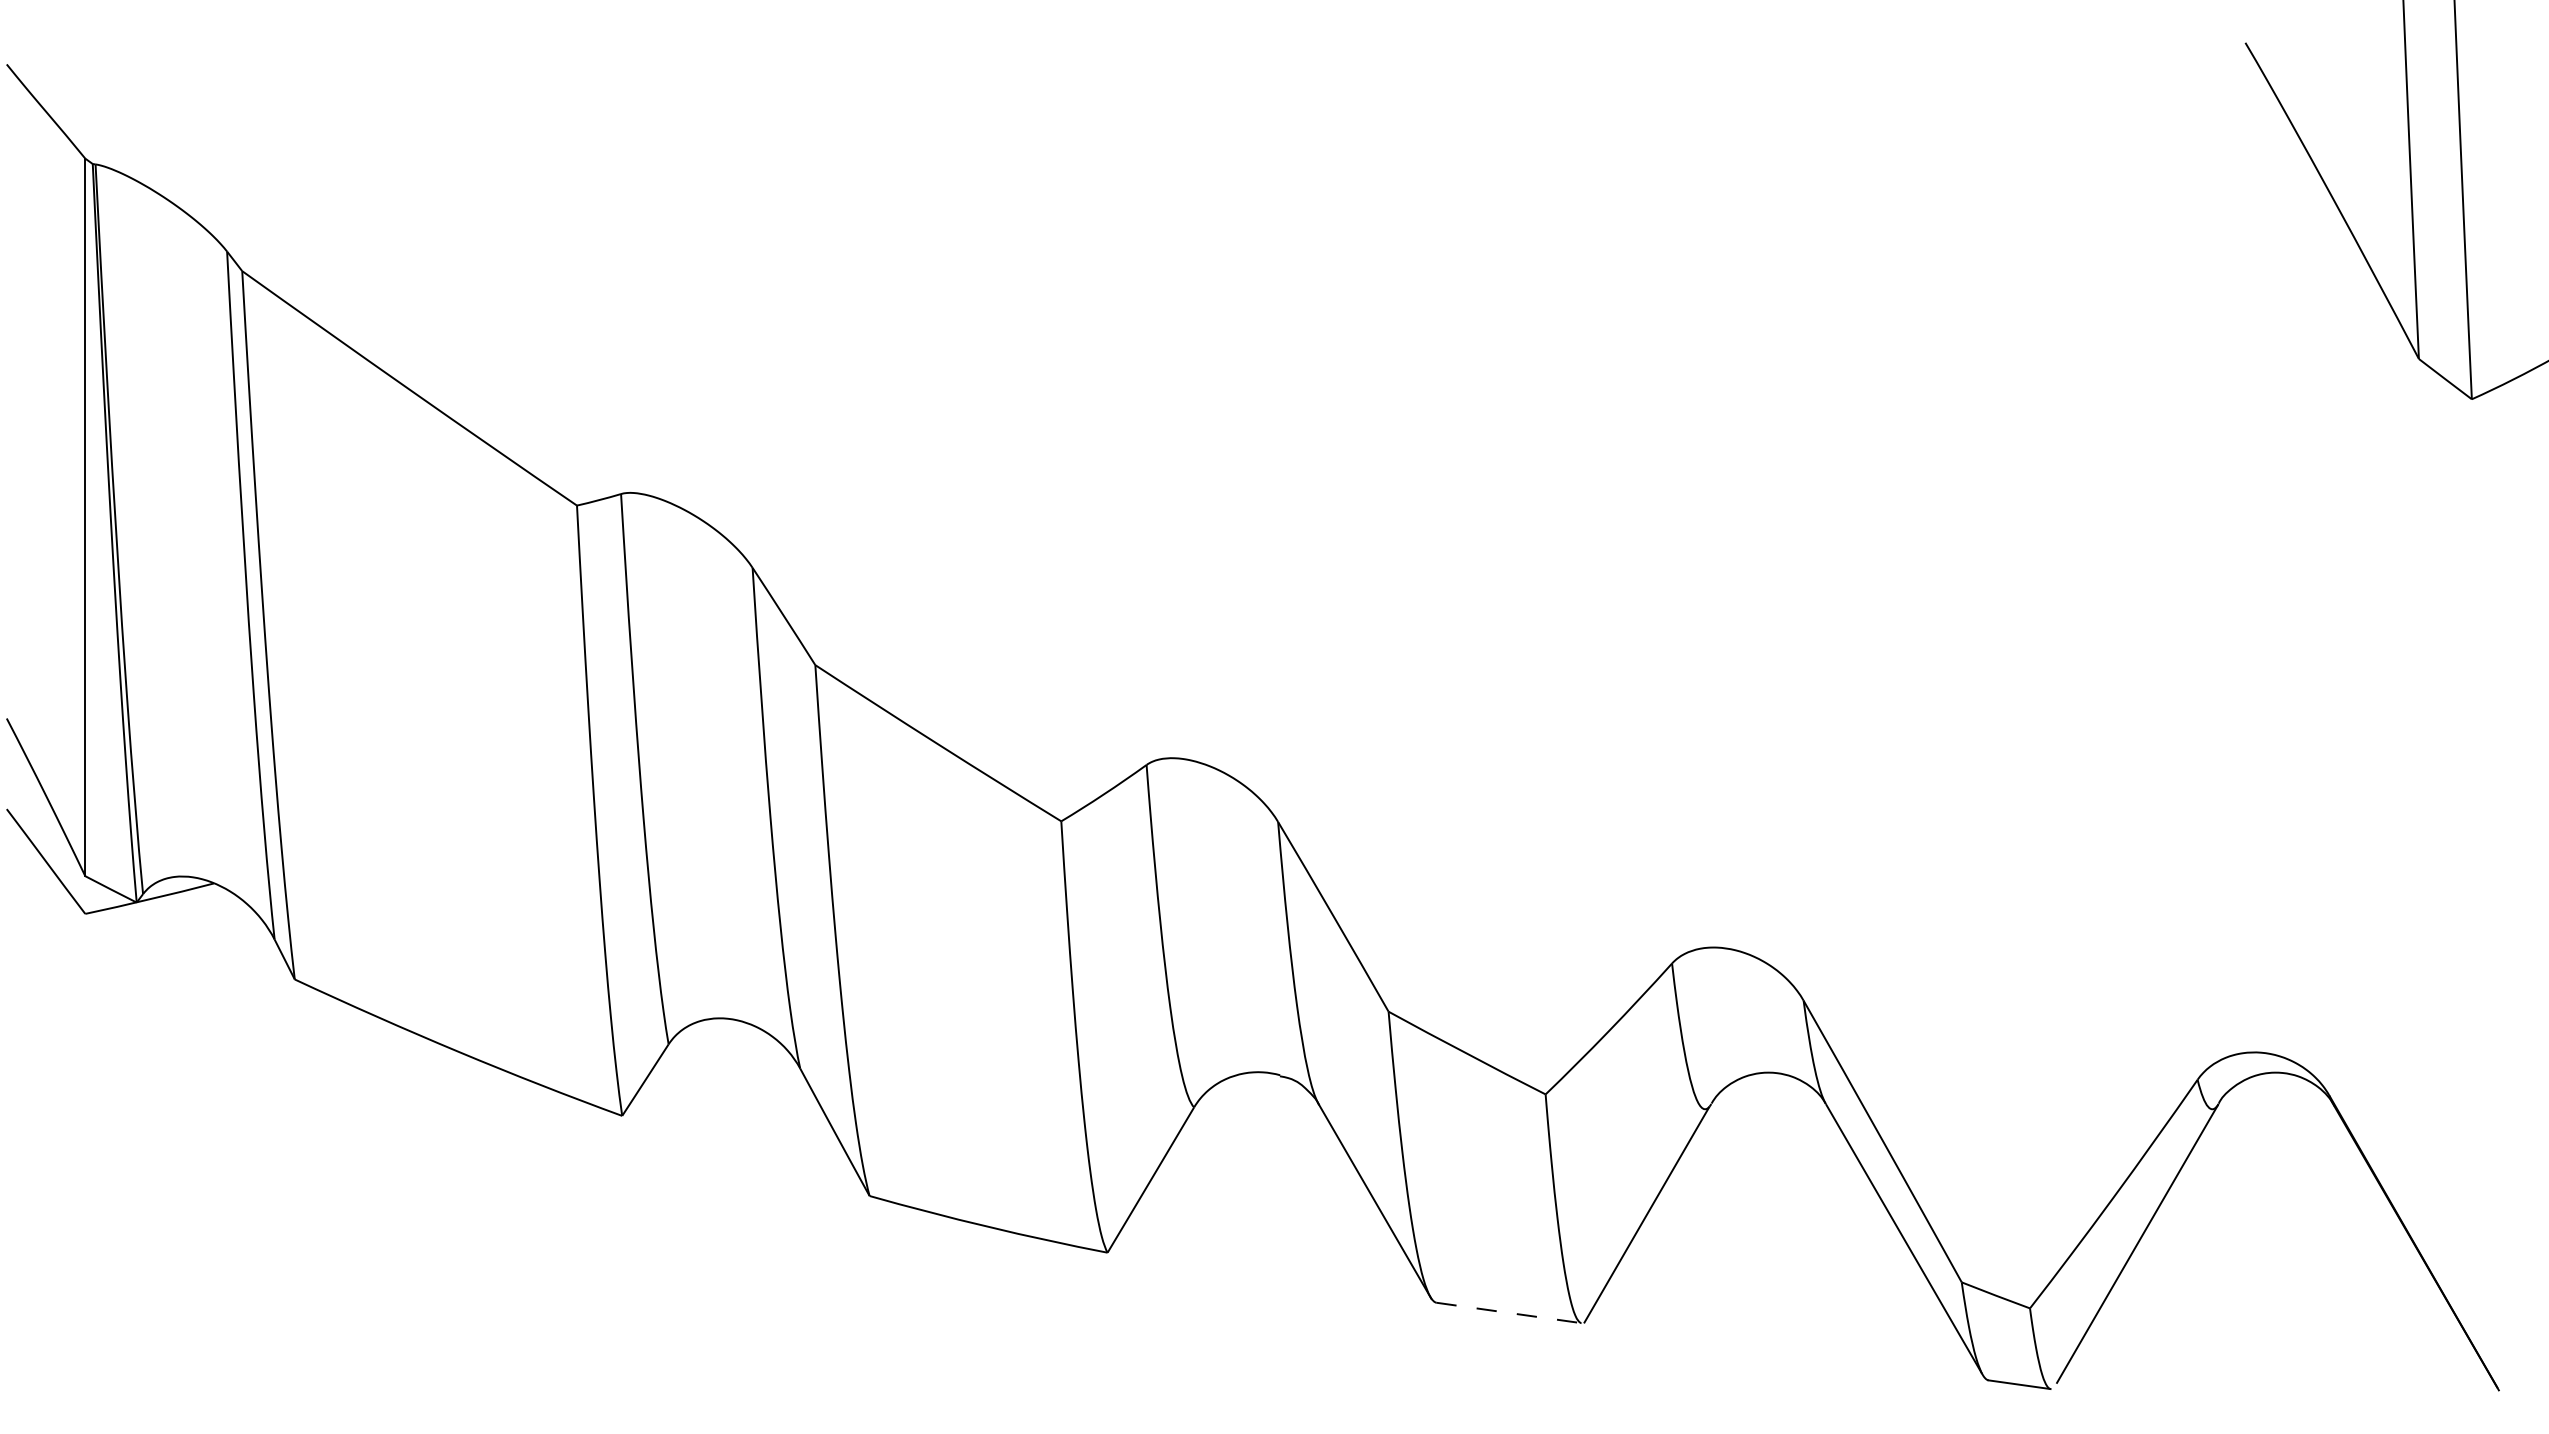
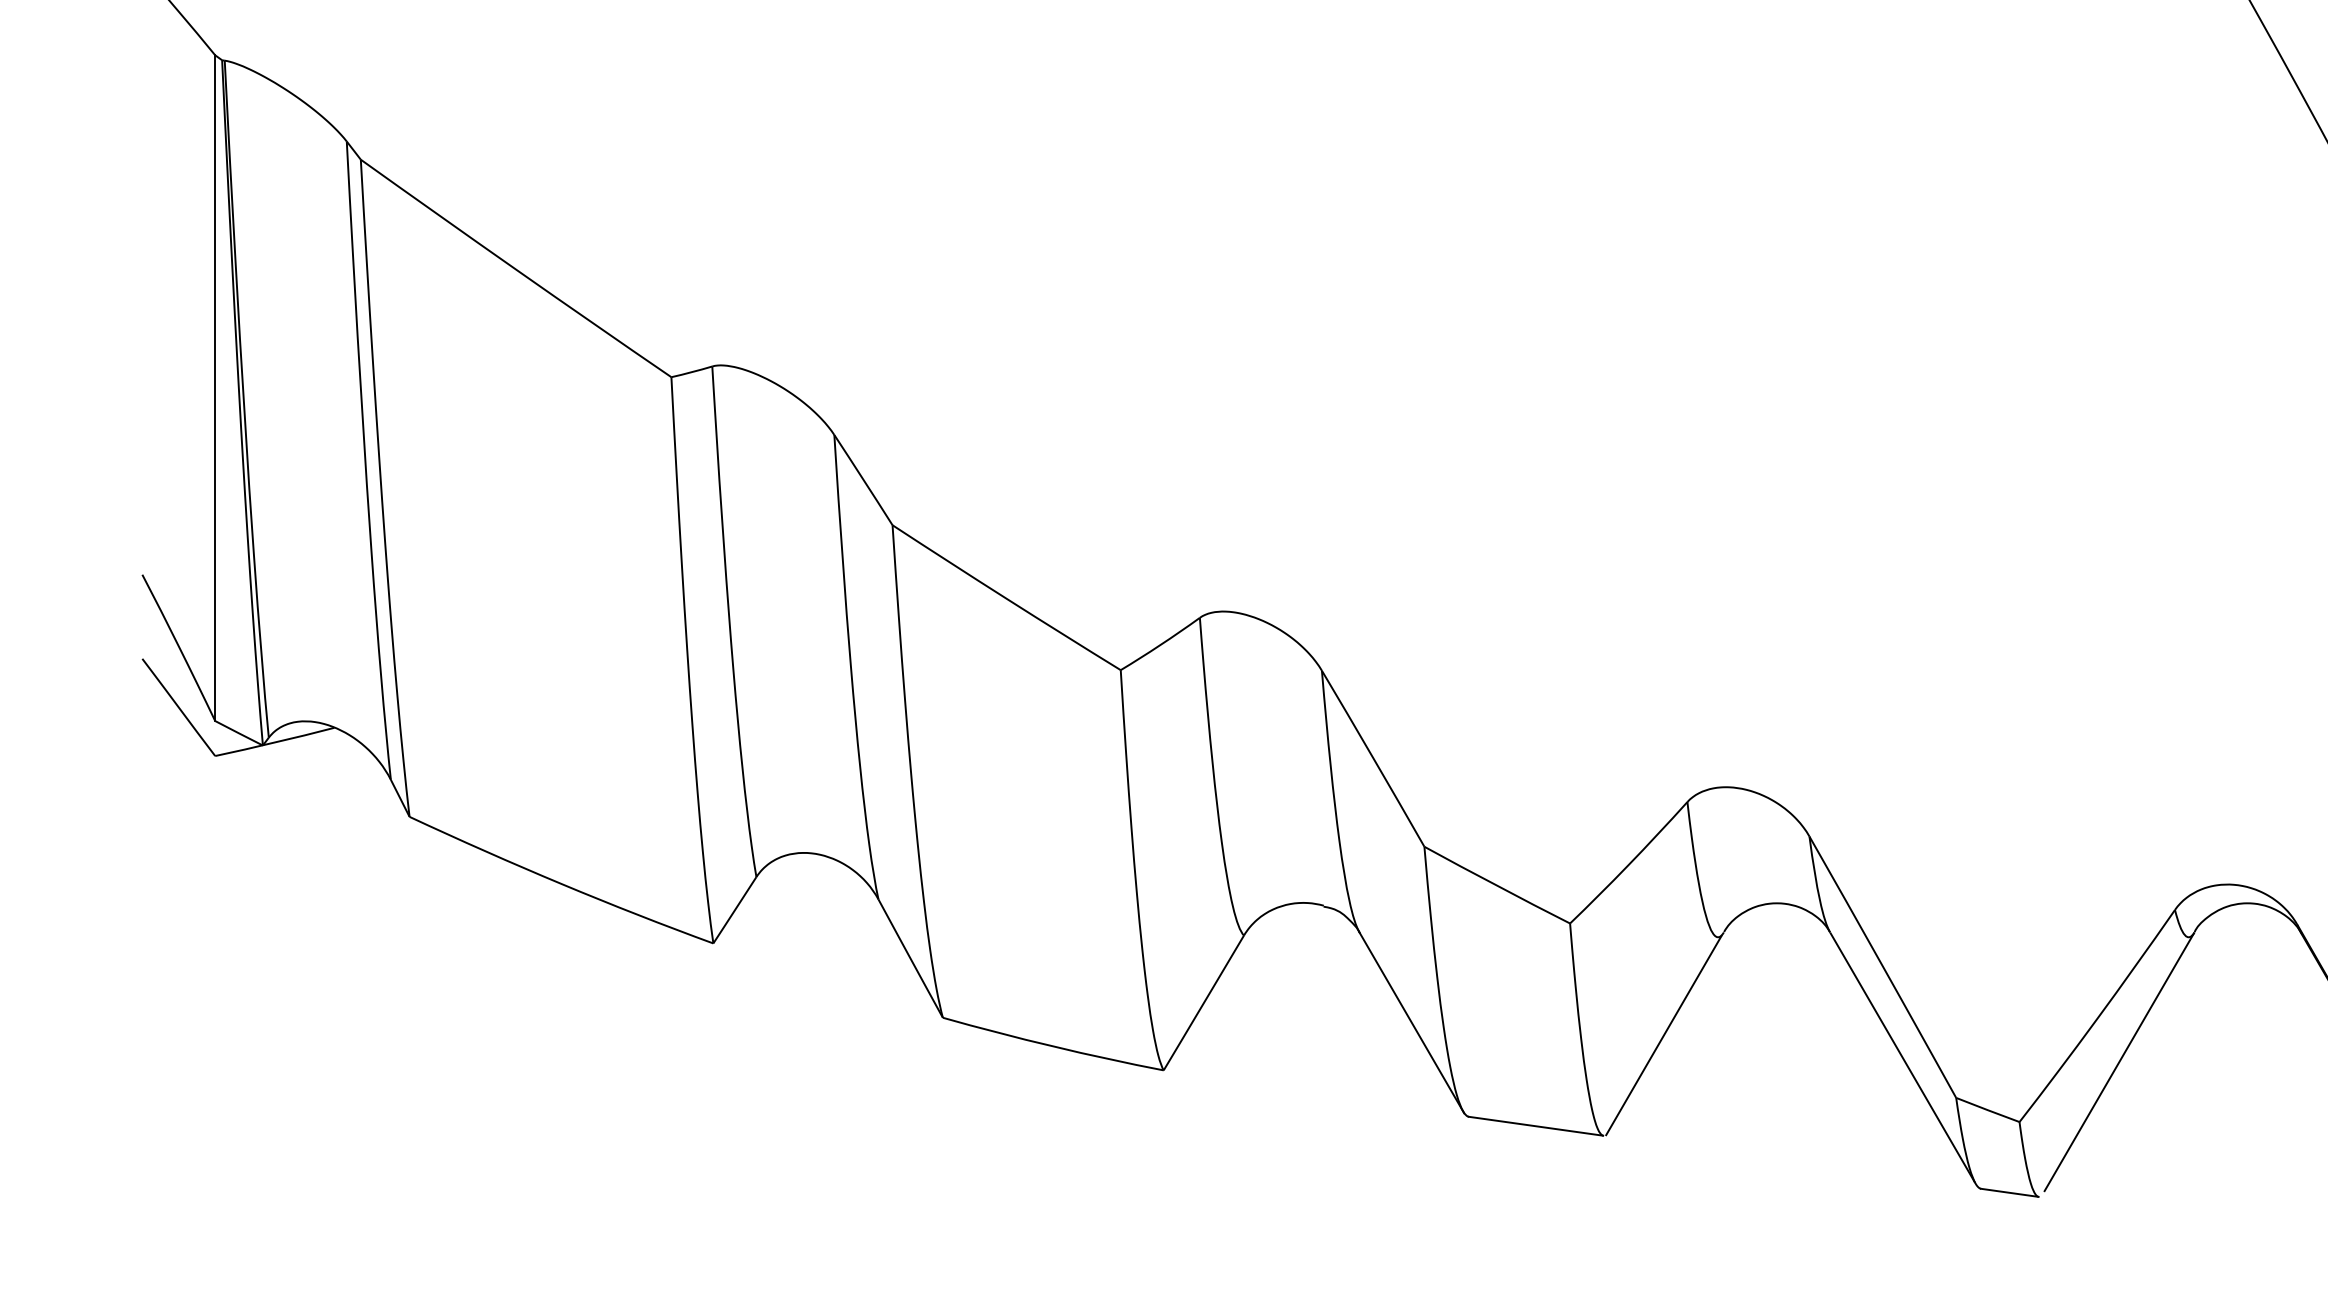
line: (1509, 1313) -> (1536, 1126), dashed -> solid

